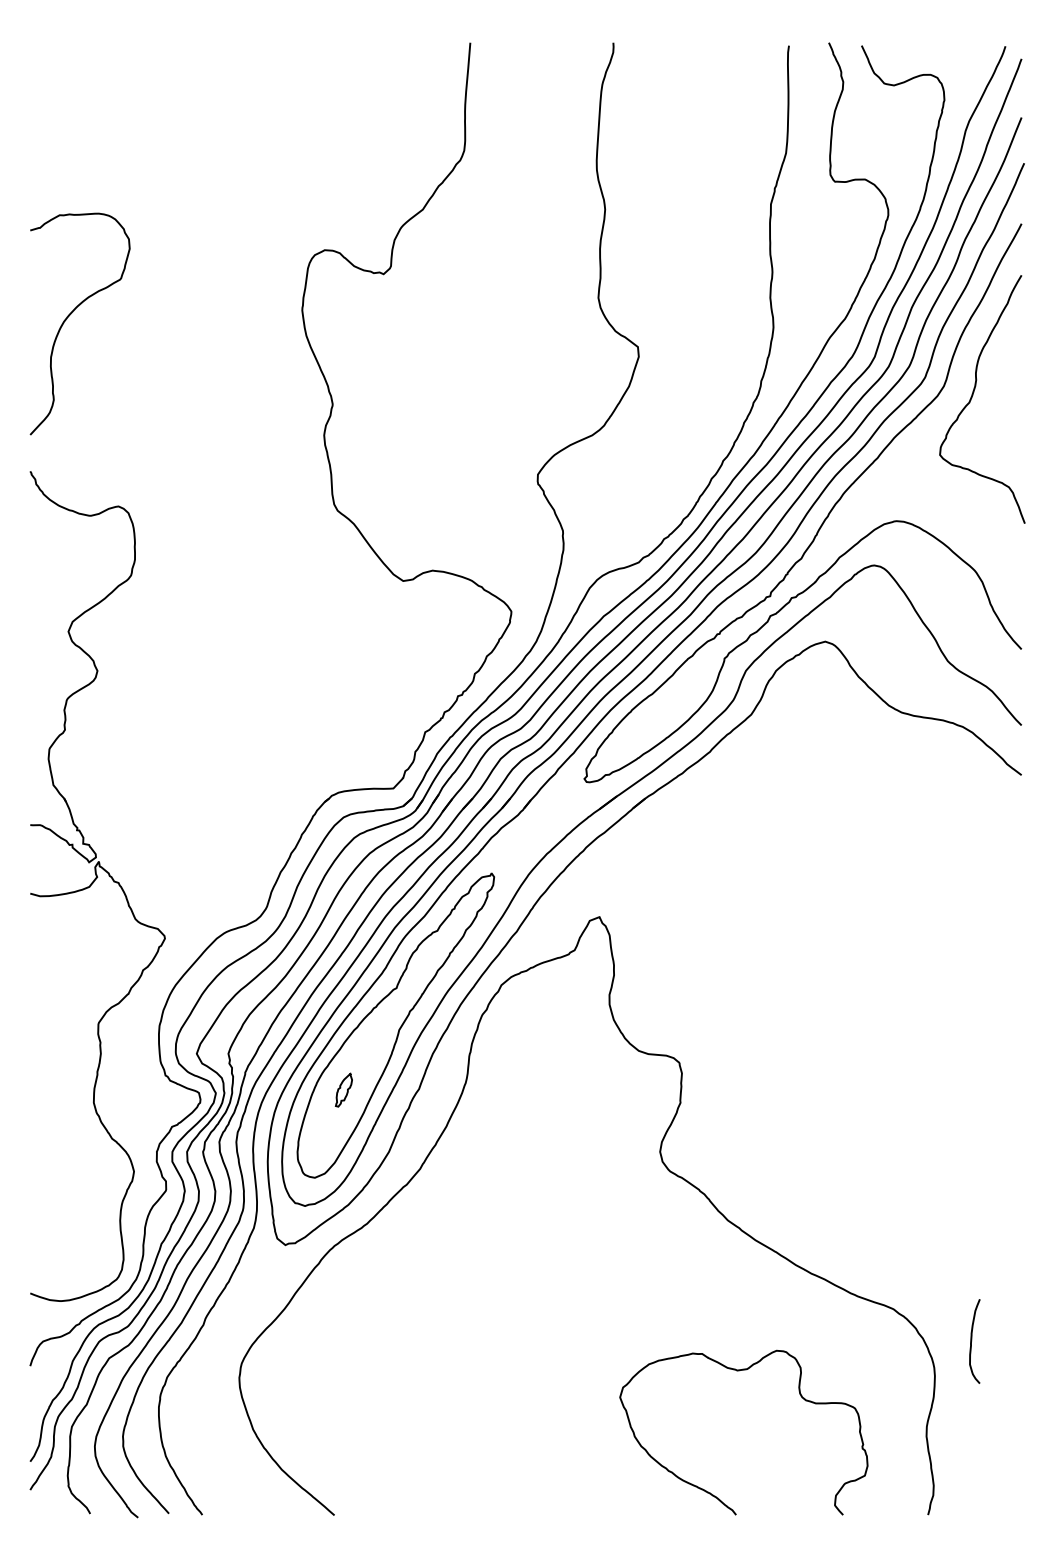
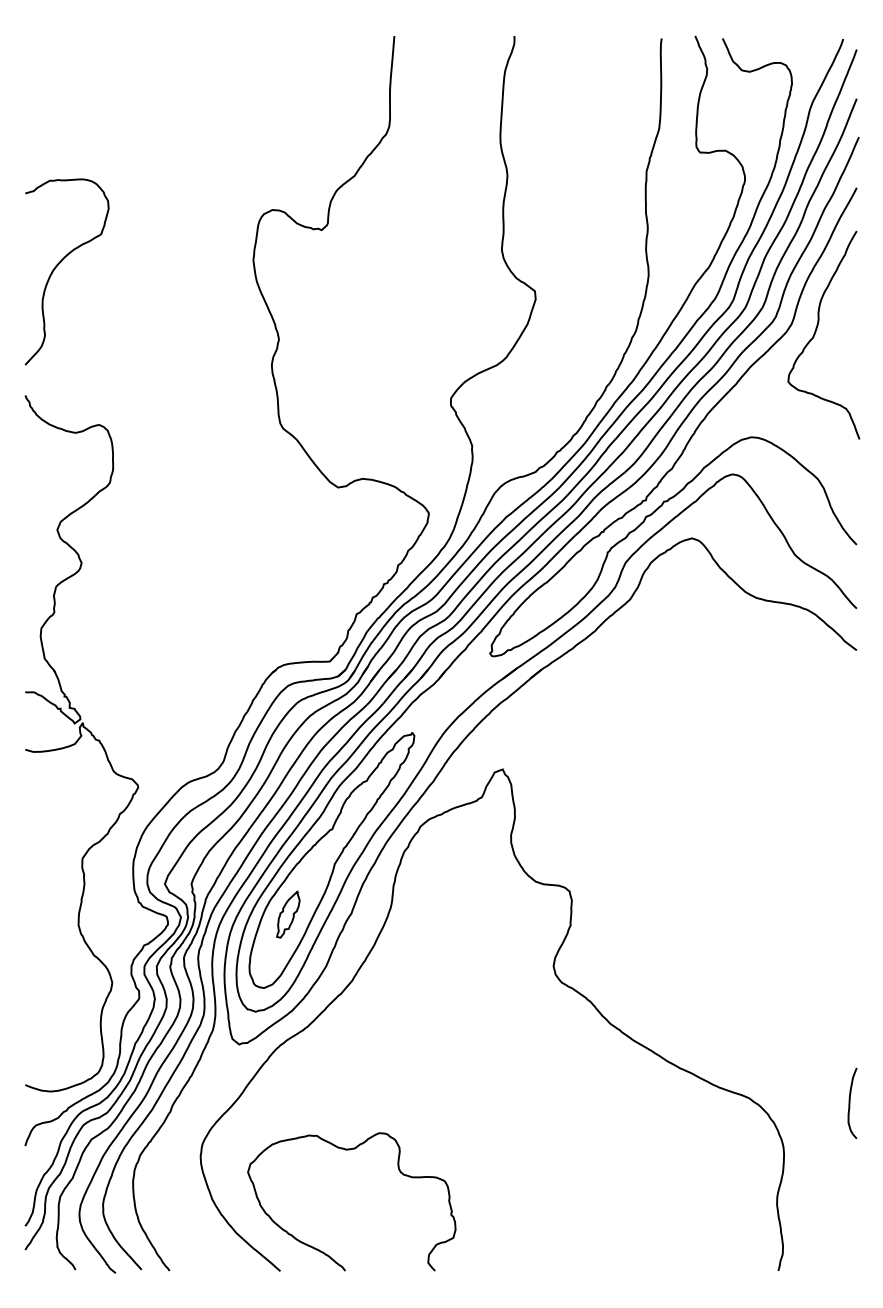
part: (344, 1090) -> (288, 914), size x1.67
curve: (972, 1340) -> (850, 1102), moved
curve: (742, 1371) -> (350, 1150), moved

